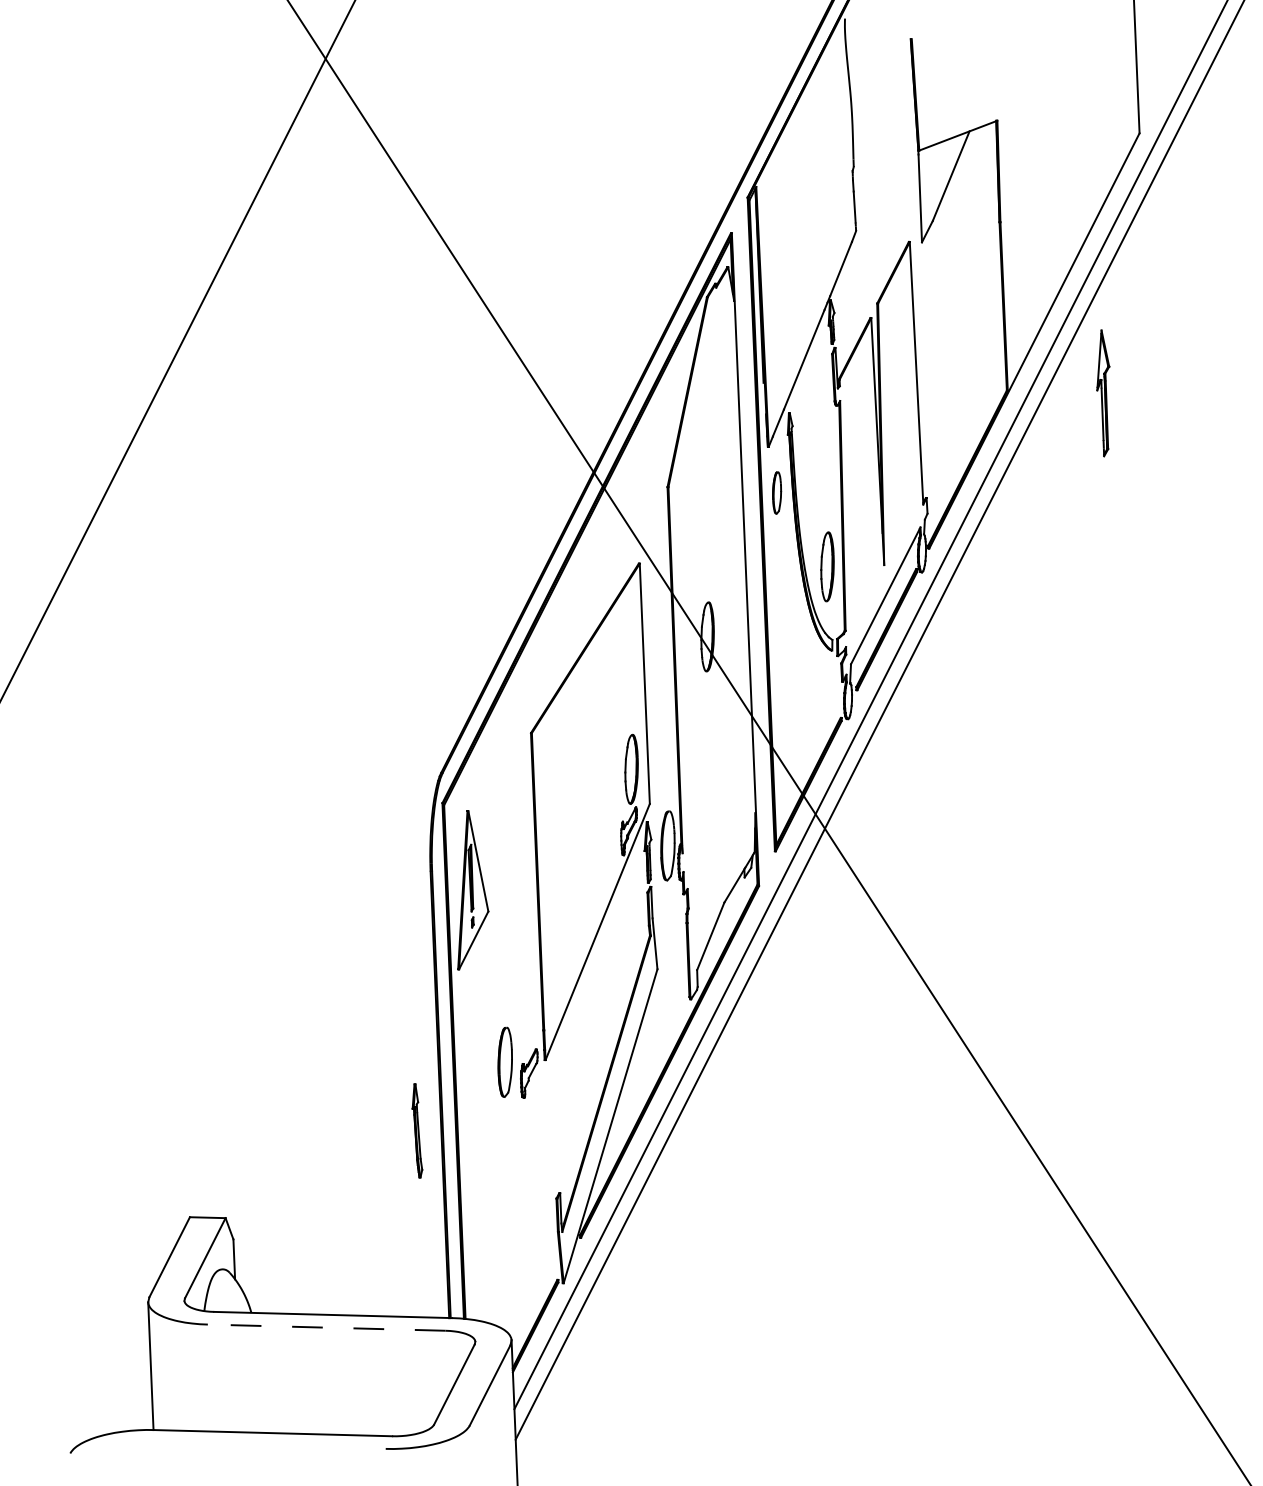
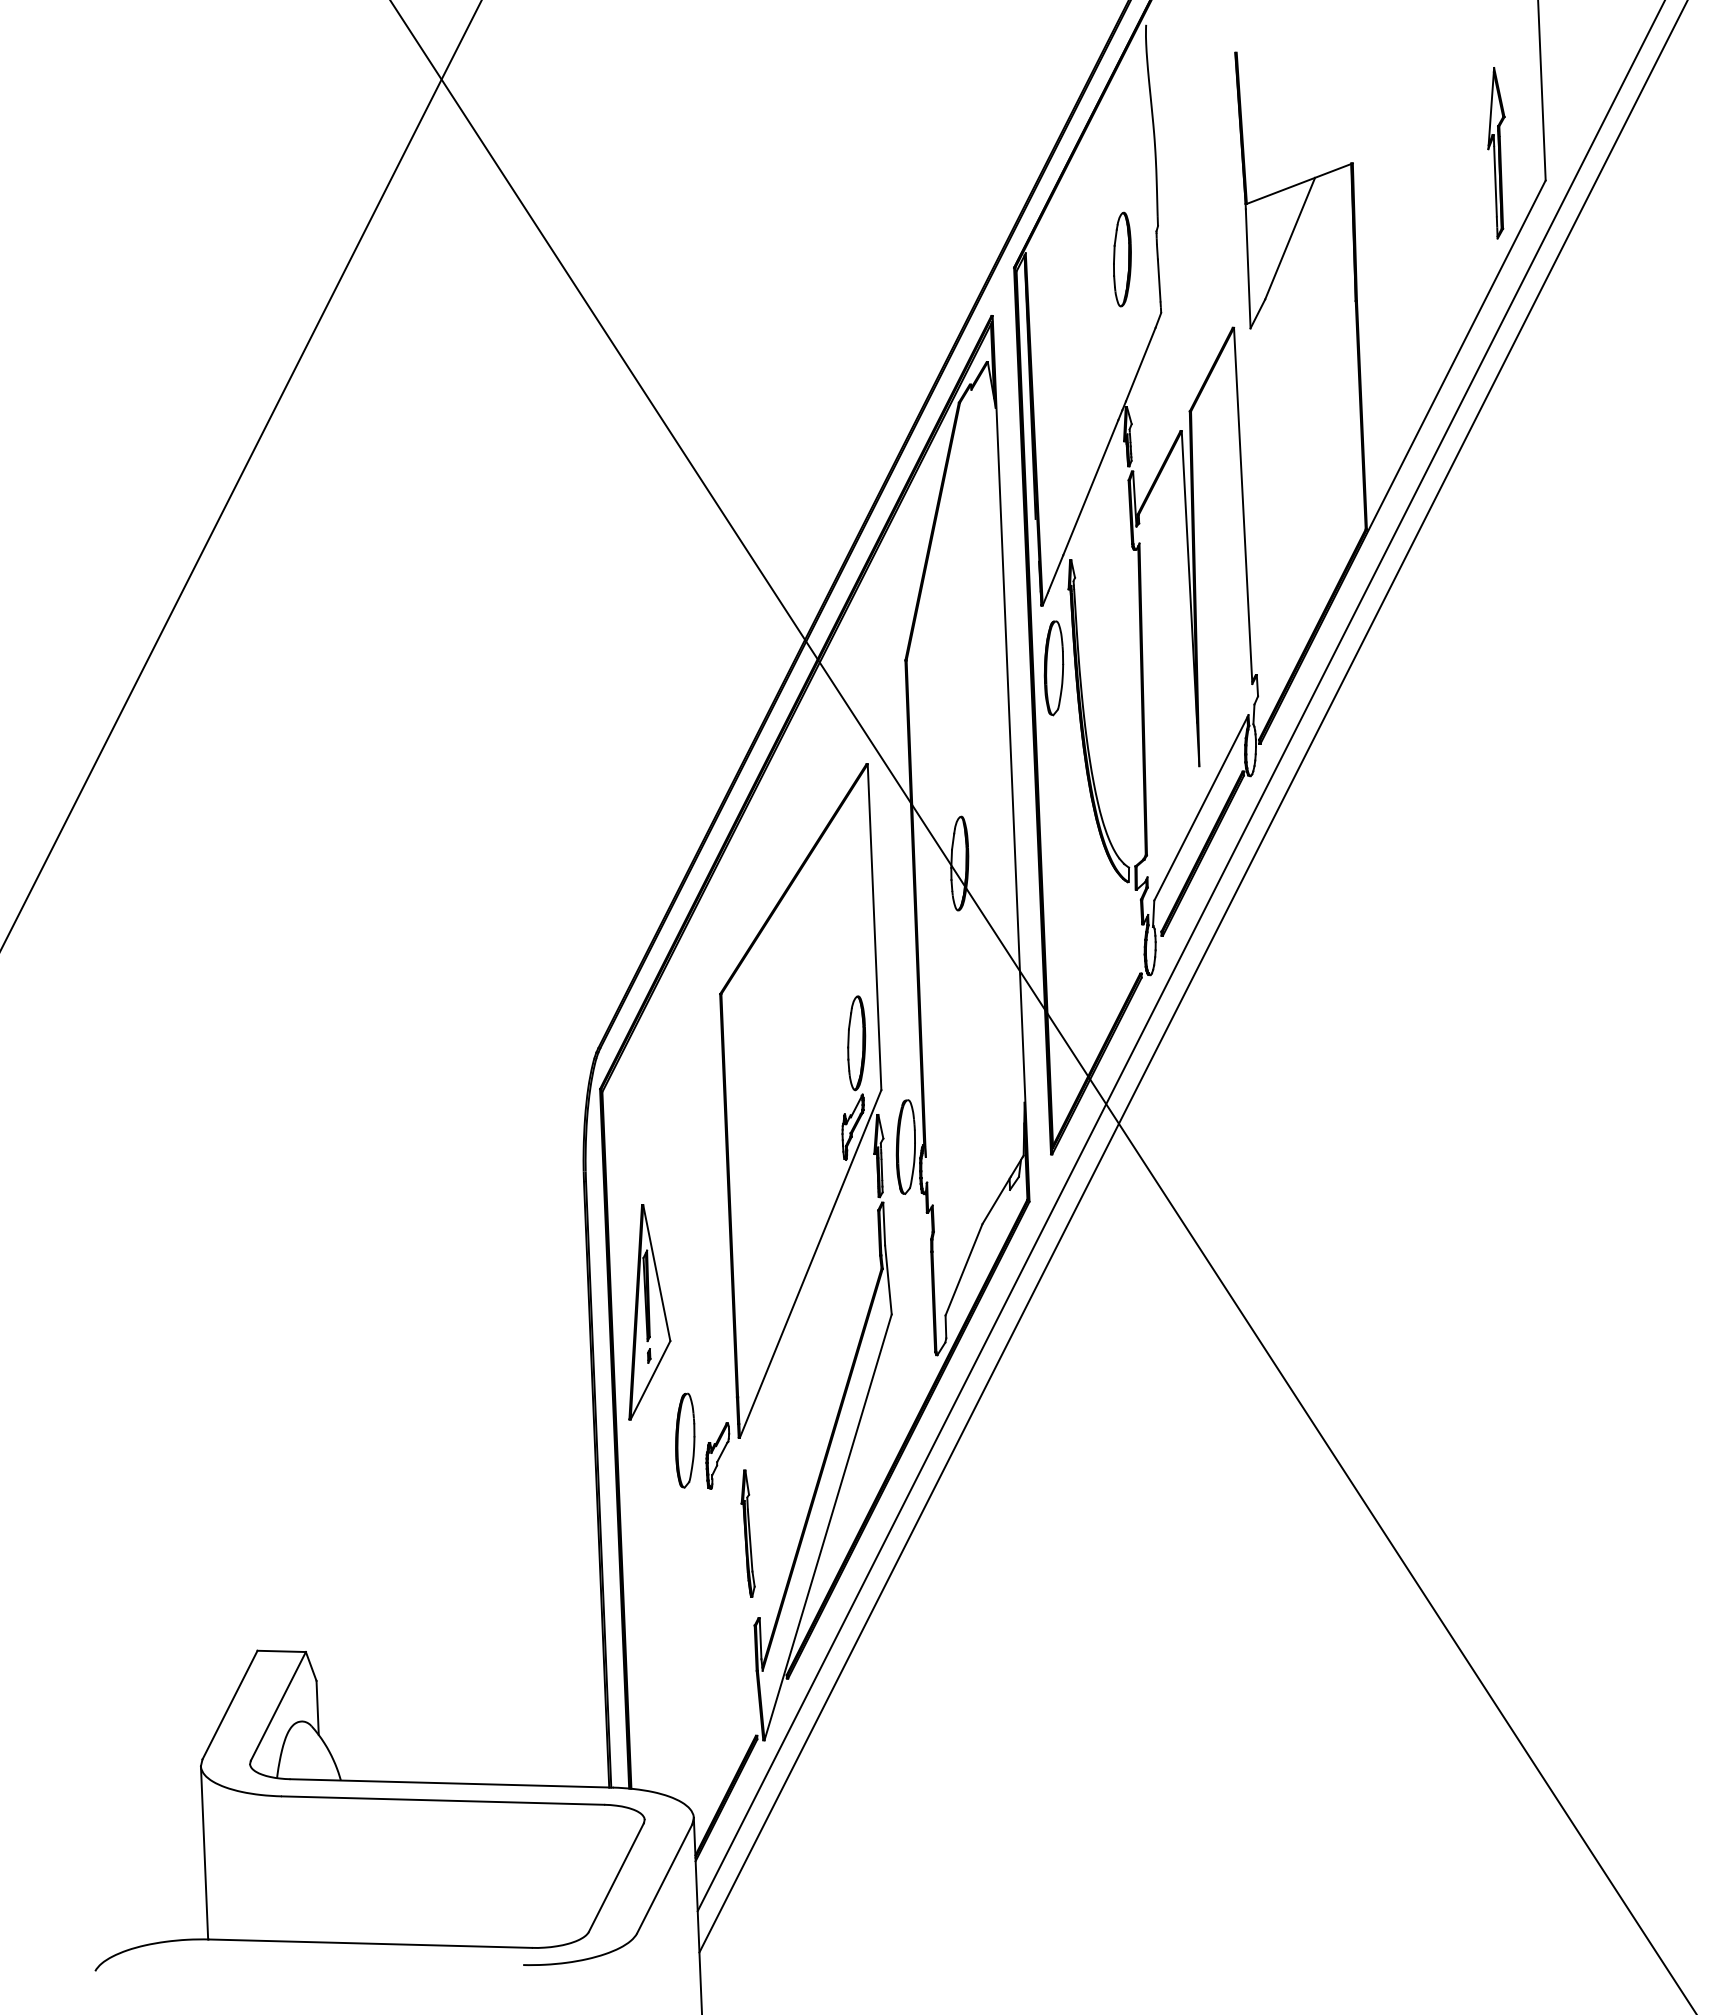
part: (1103, 393) -> (1496, 153), moved
part: (776, 493) -> (1053, 668), size x1.67
part: (827, 566) -> (1122, 259), moved
part: (473, 890) -> (649, 1312), moved
part: (416, 1130) -> (747, 1533), moved
line: (326, 1327) -> (442, 1800), dashed -> solid

